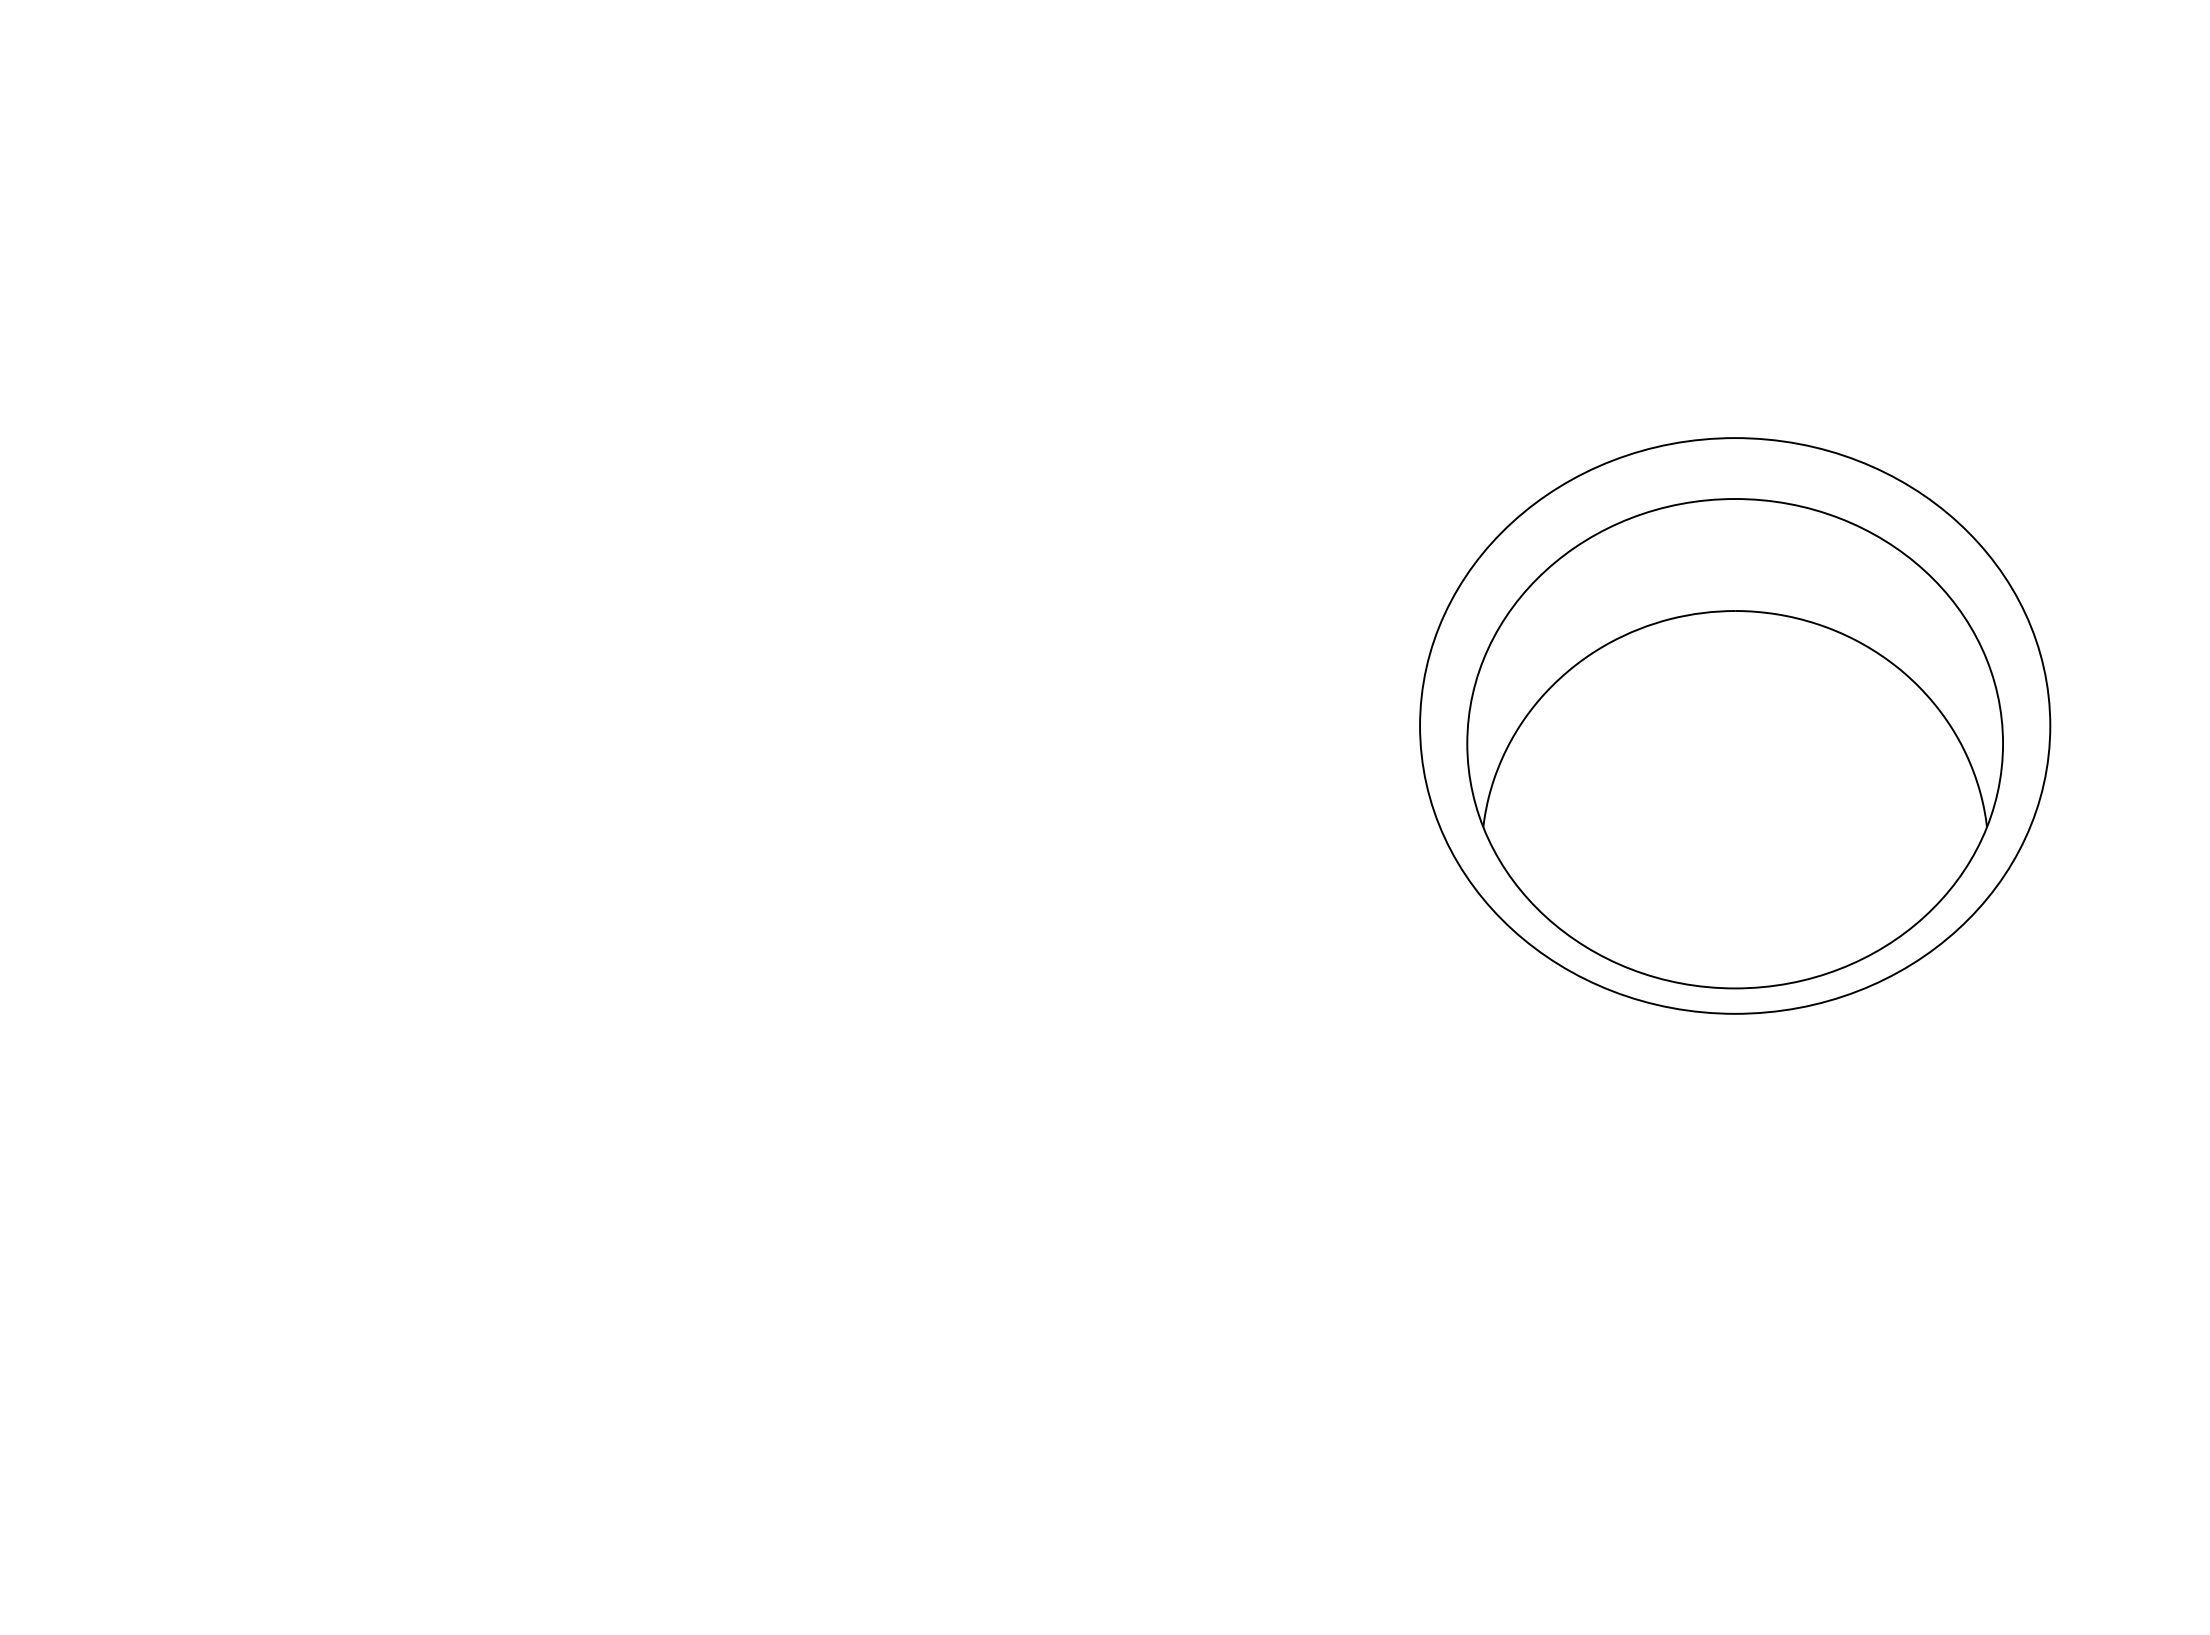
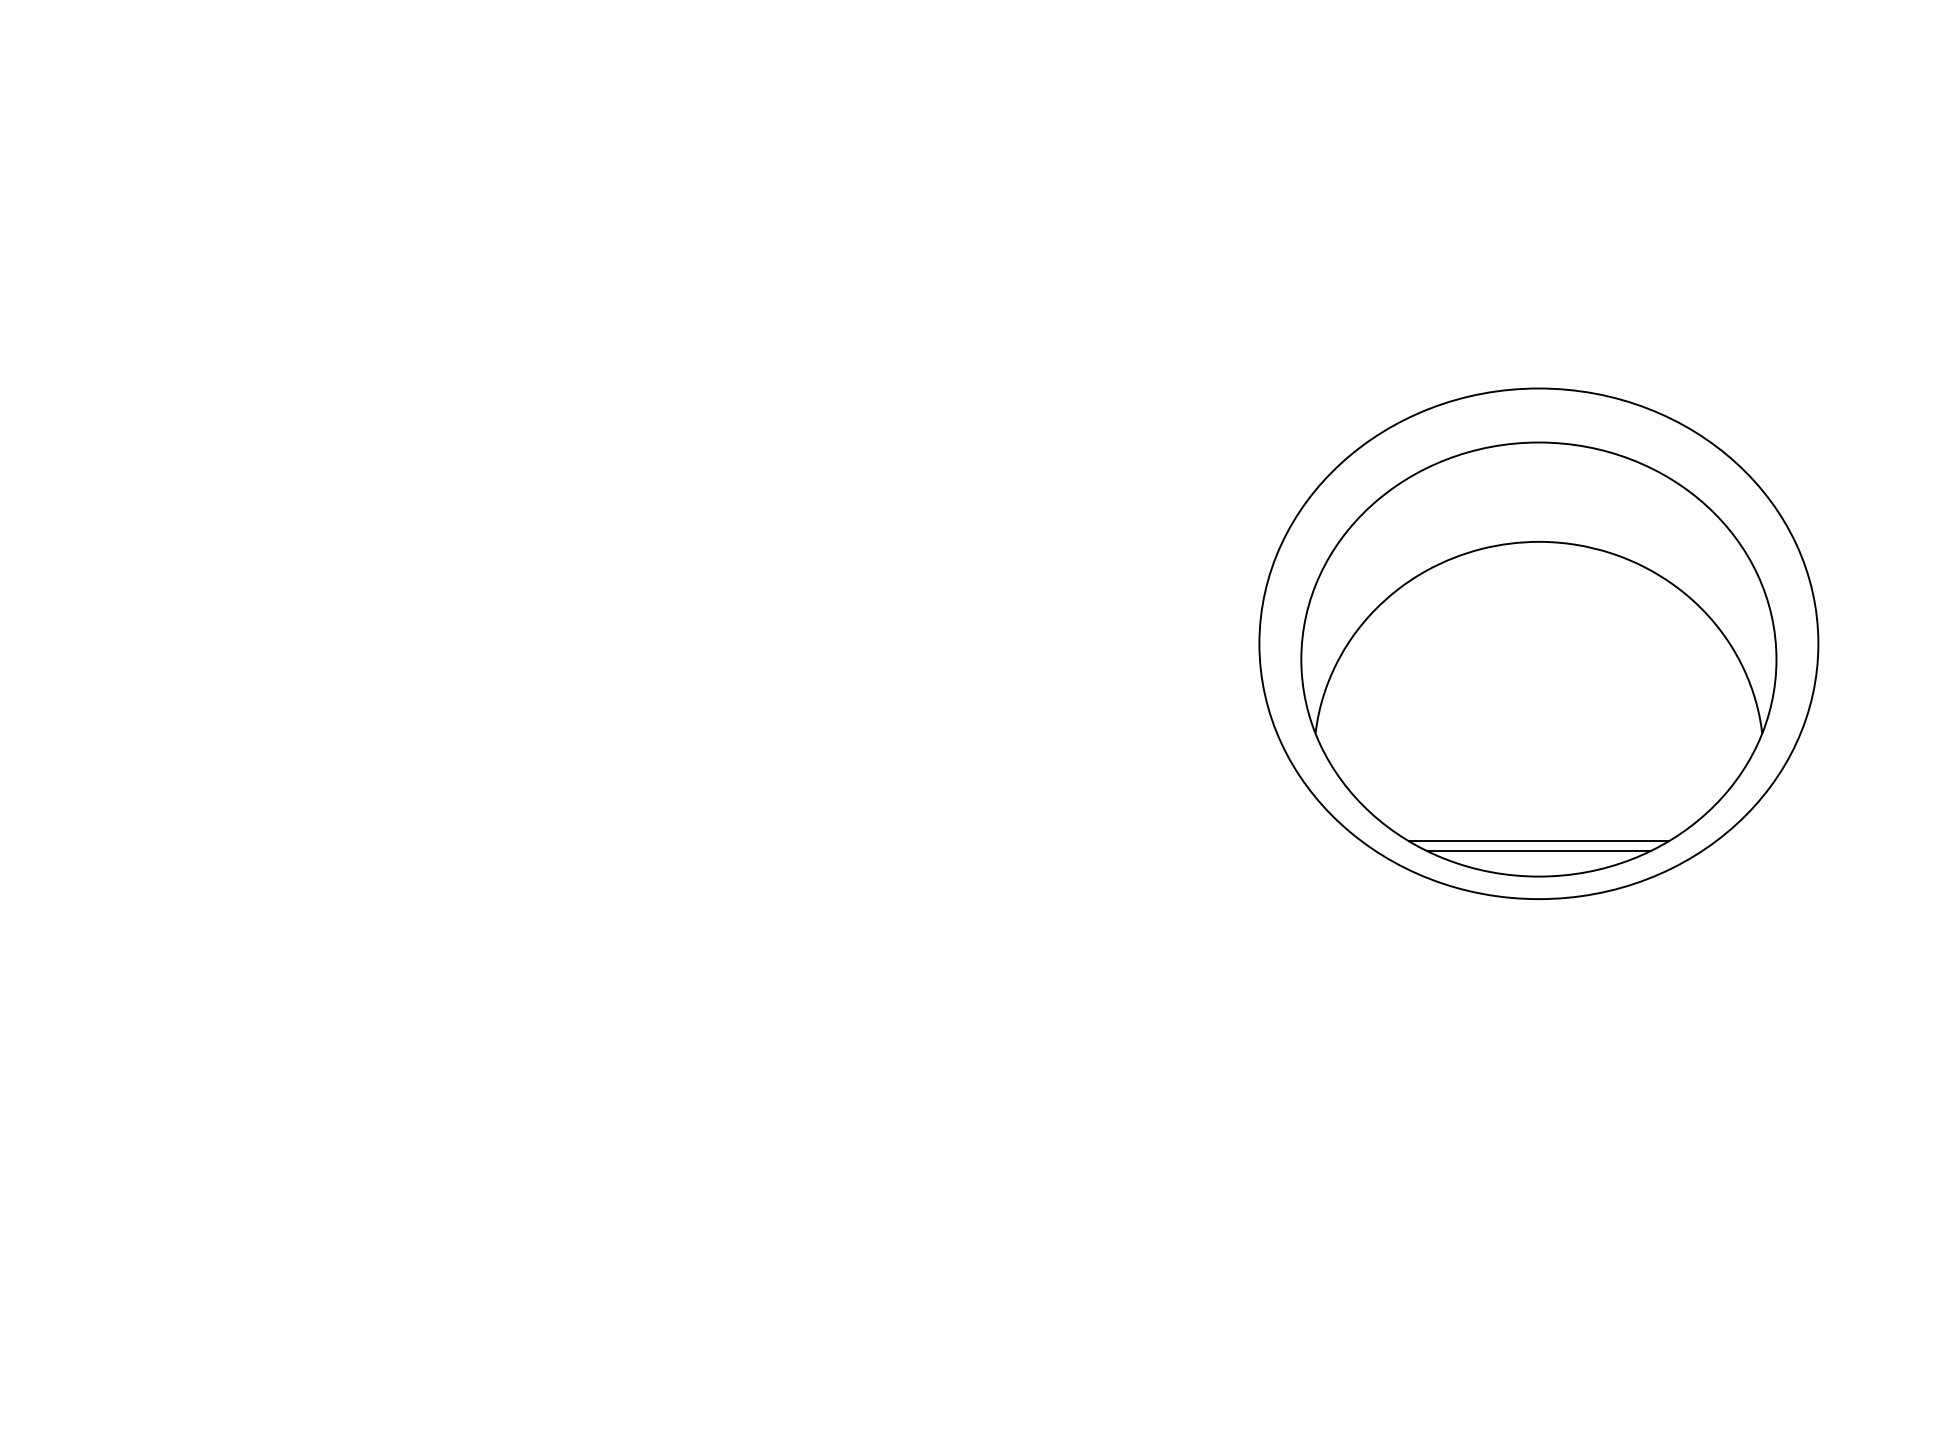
line: (1735, 948) -> (1539, 841), added
line: (1735, 959) -> (1539, 850), added

